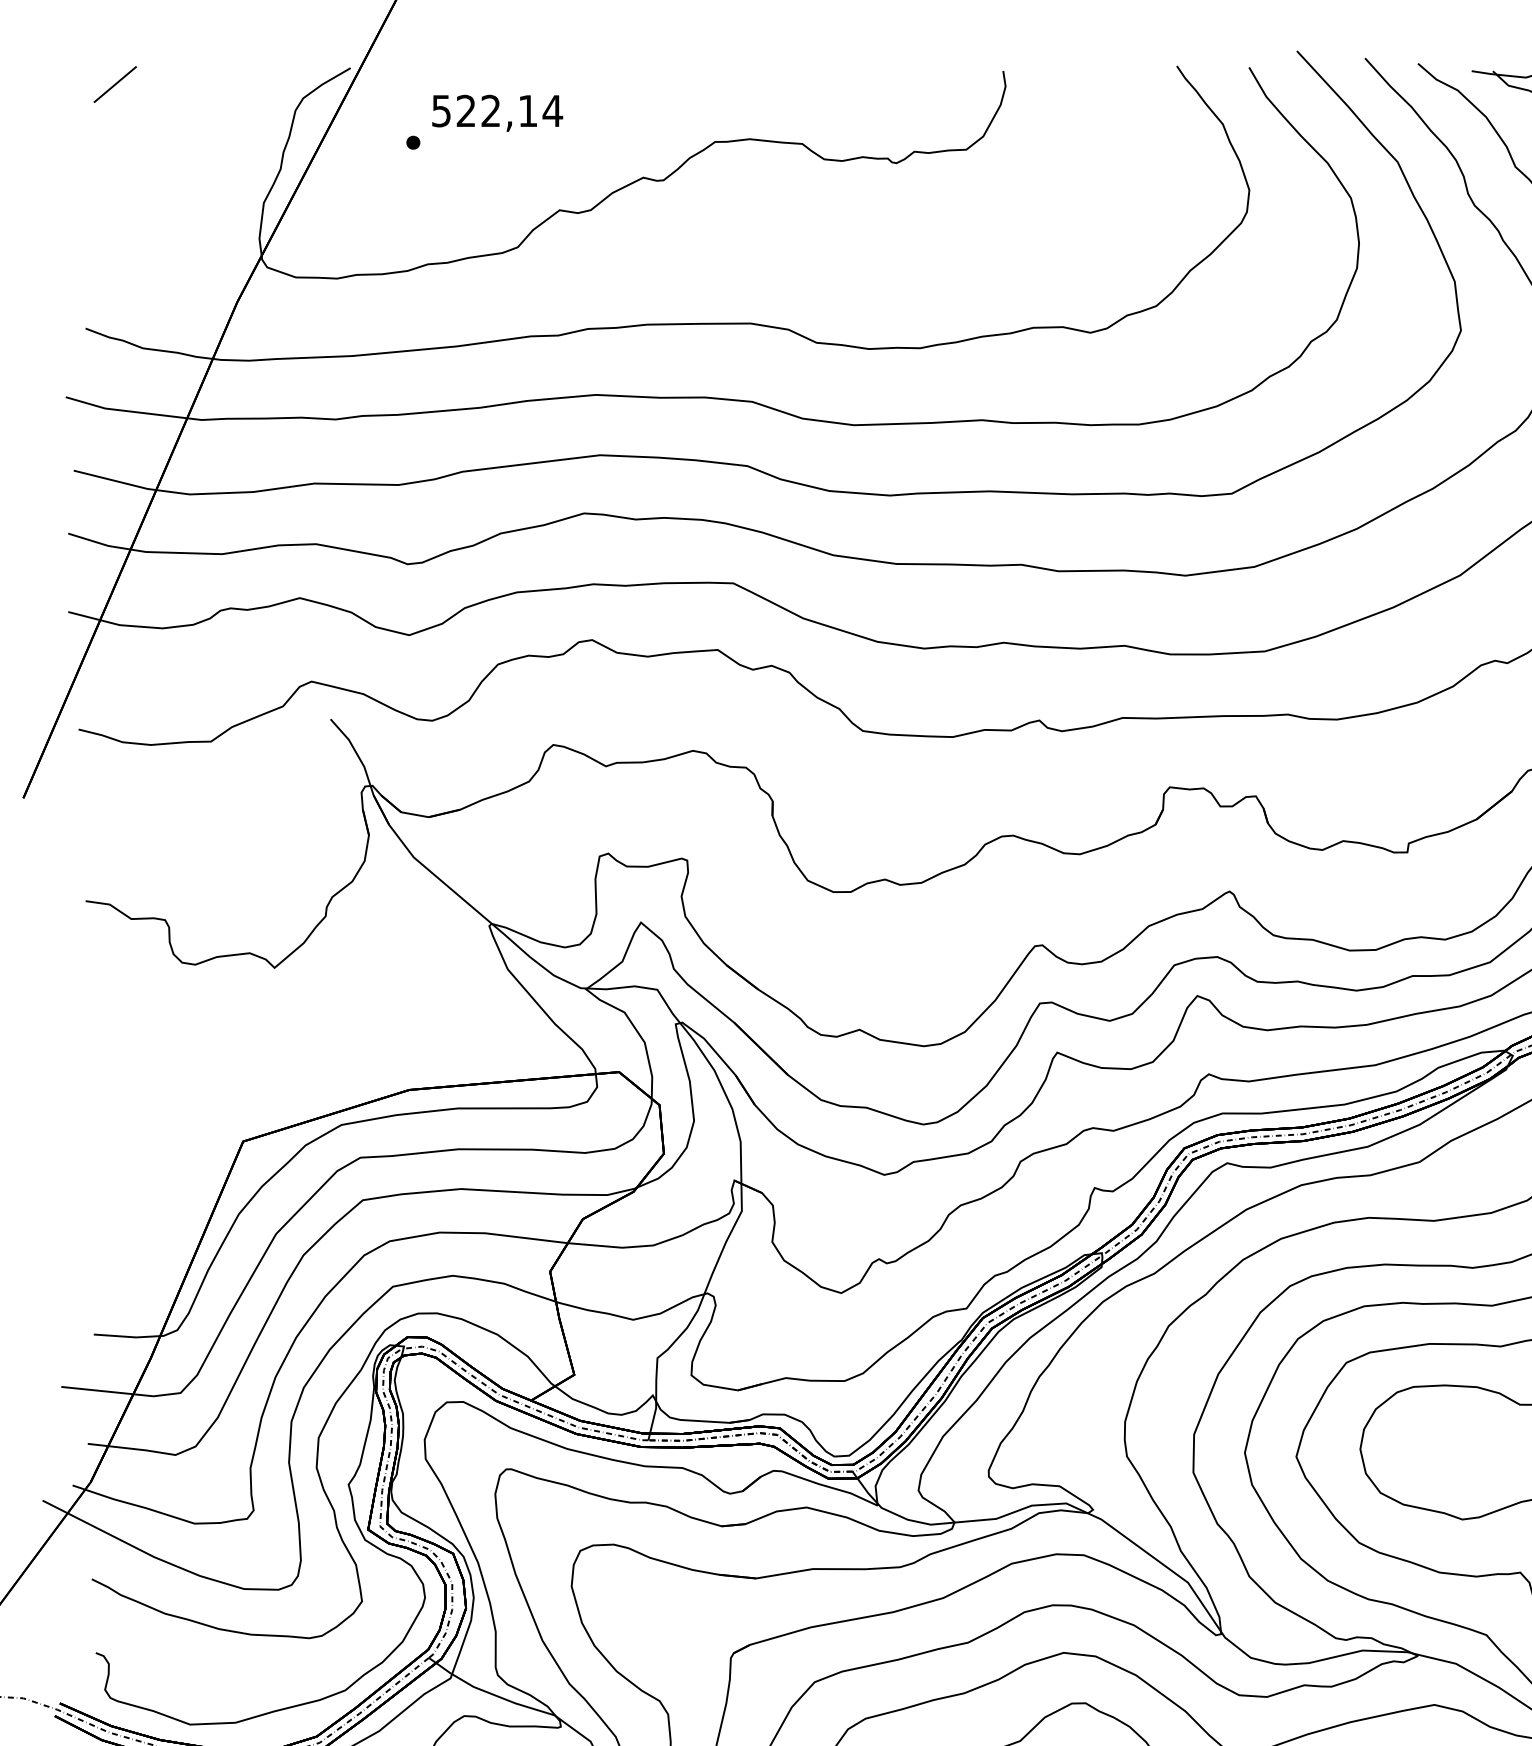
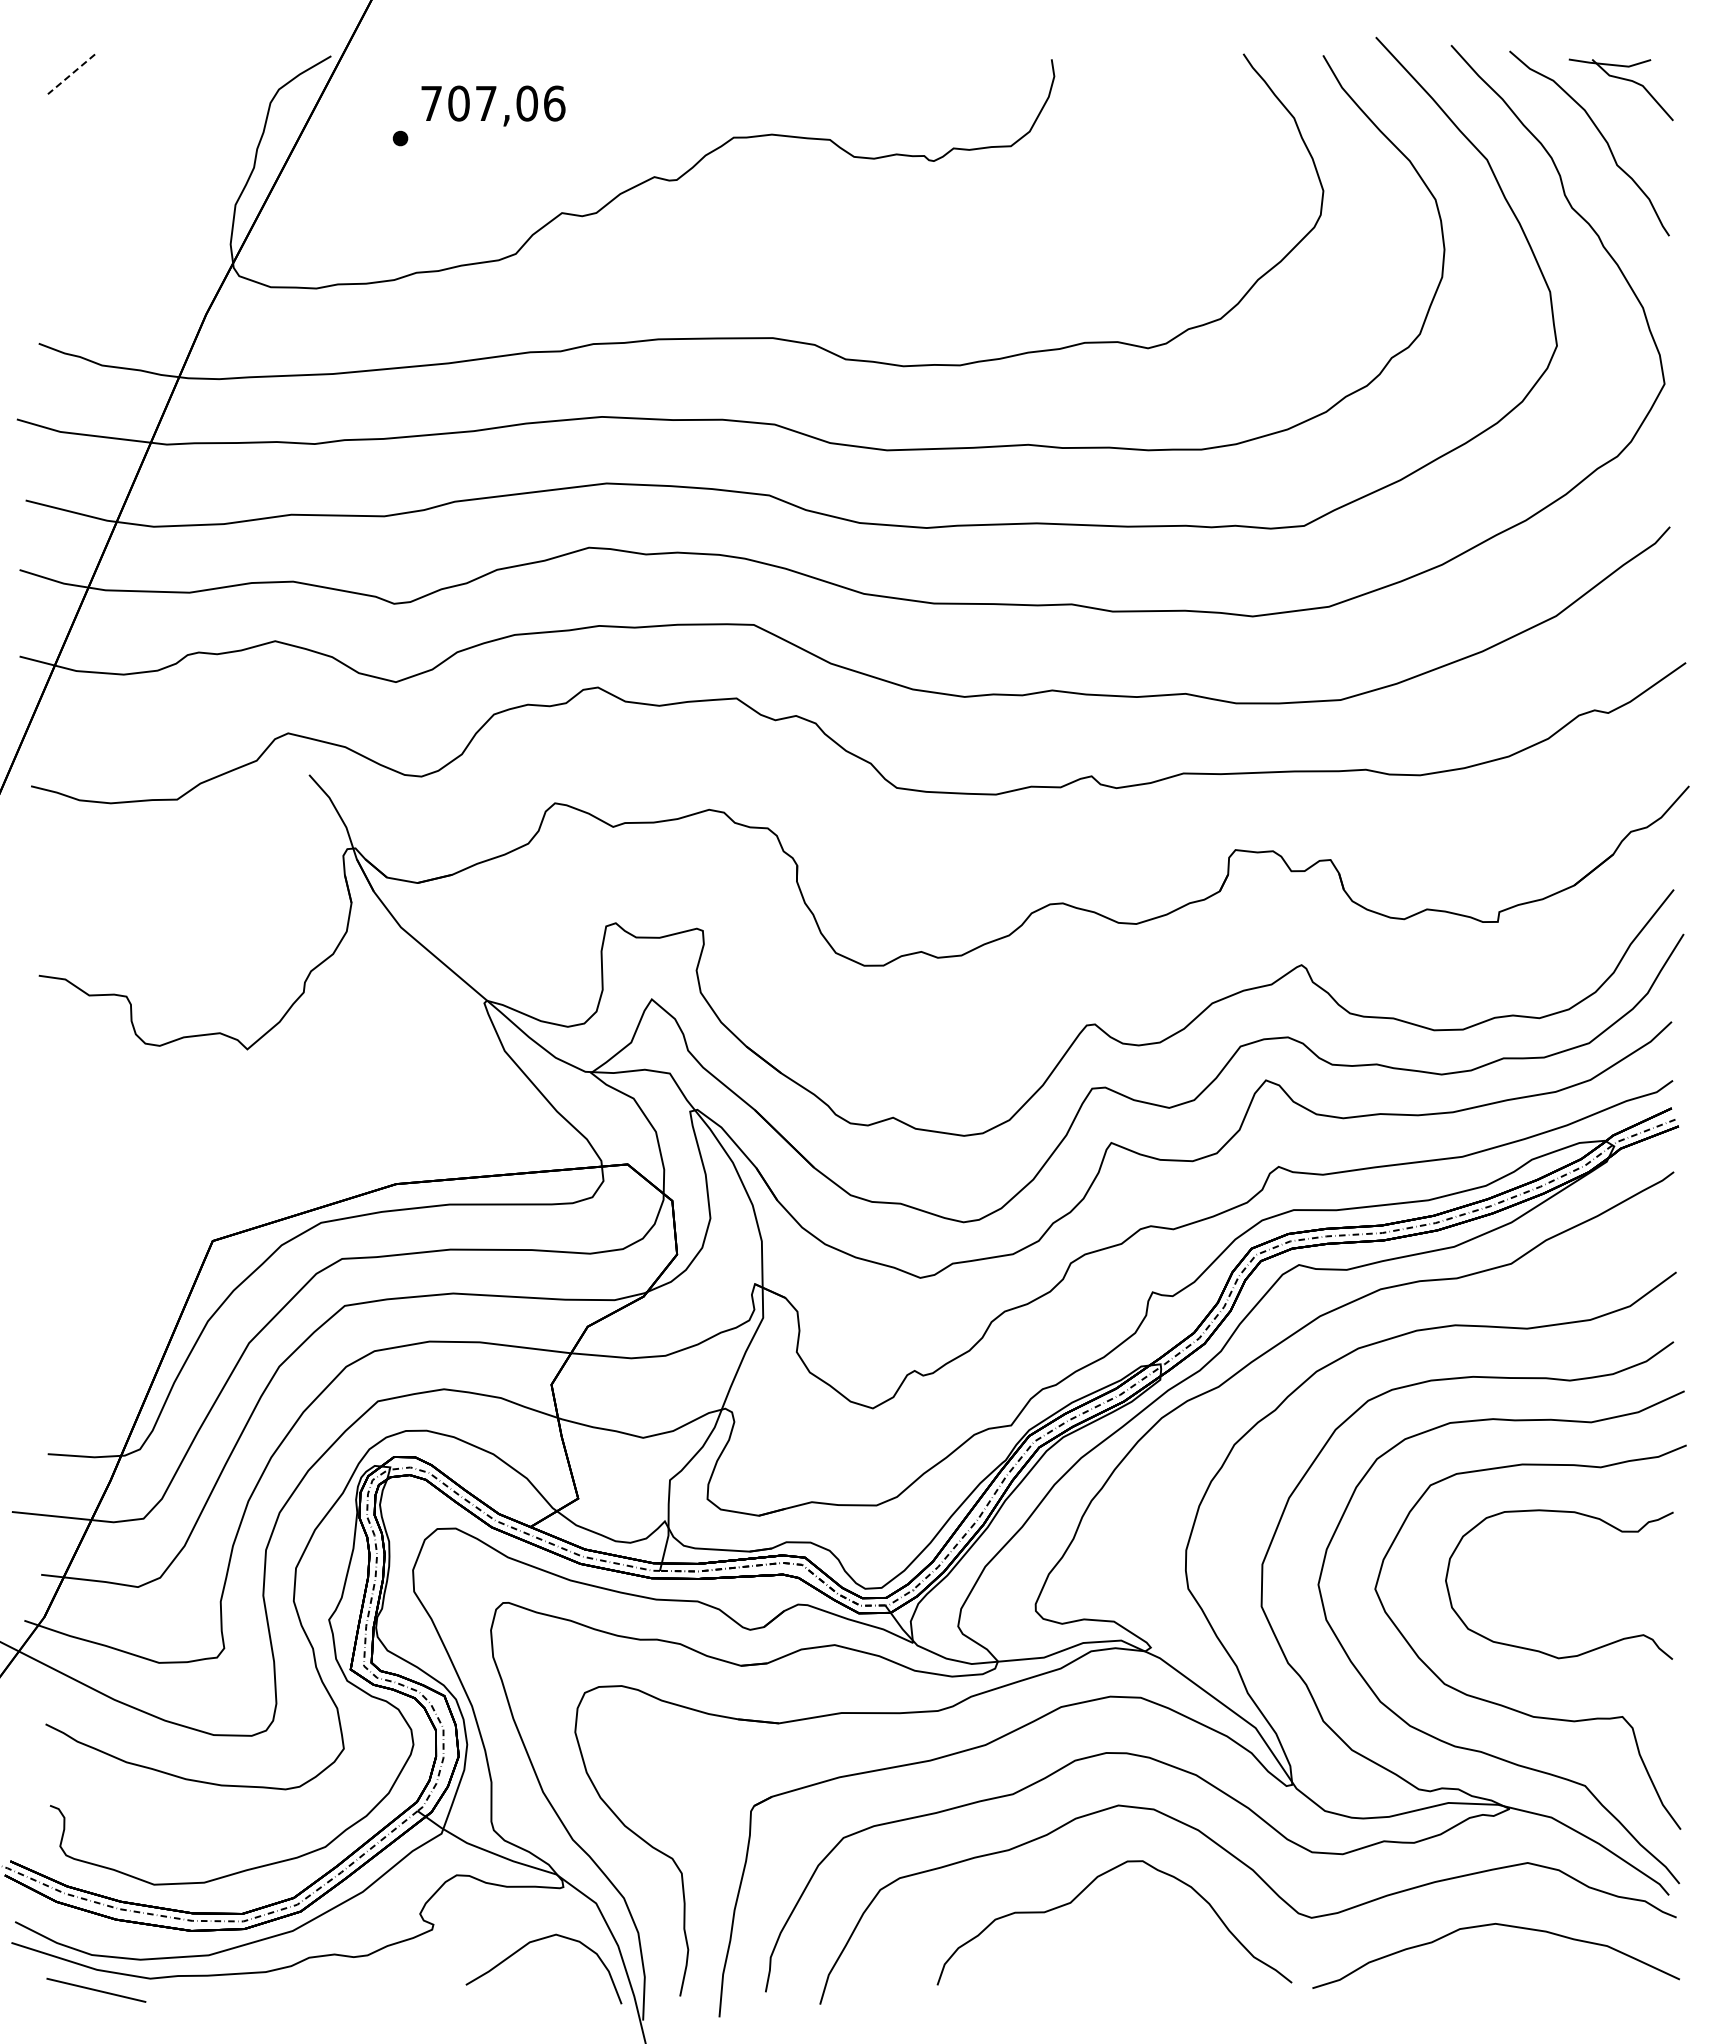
line: (115, 84) -> (71, 74), solid -> dashed
text: (497, 111) -> (493, 103), 522,14 -> 707,06

